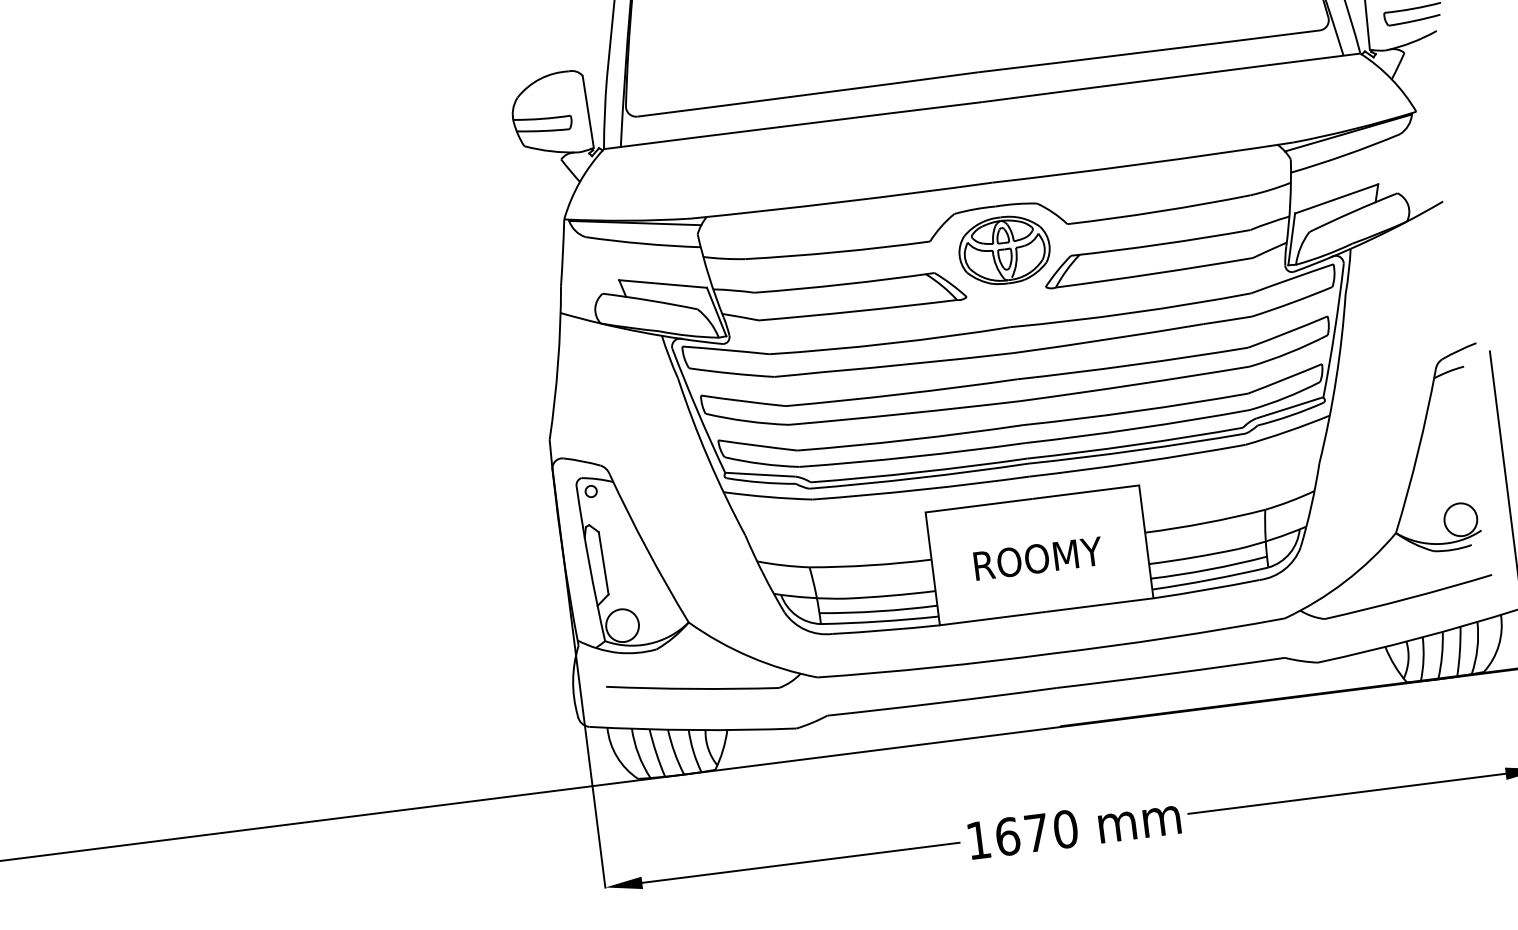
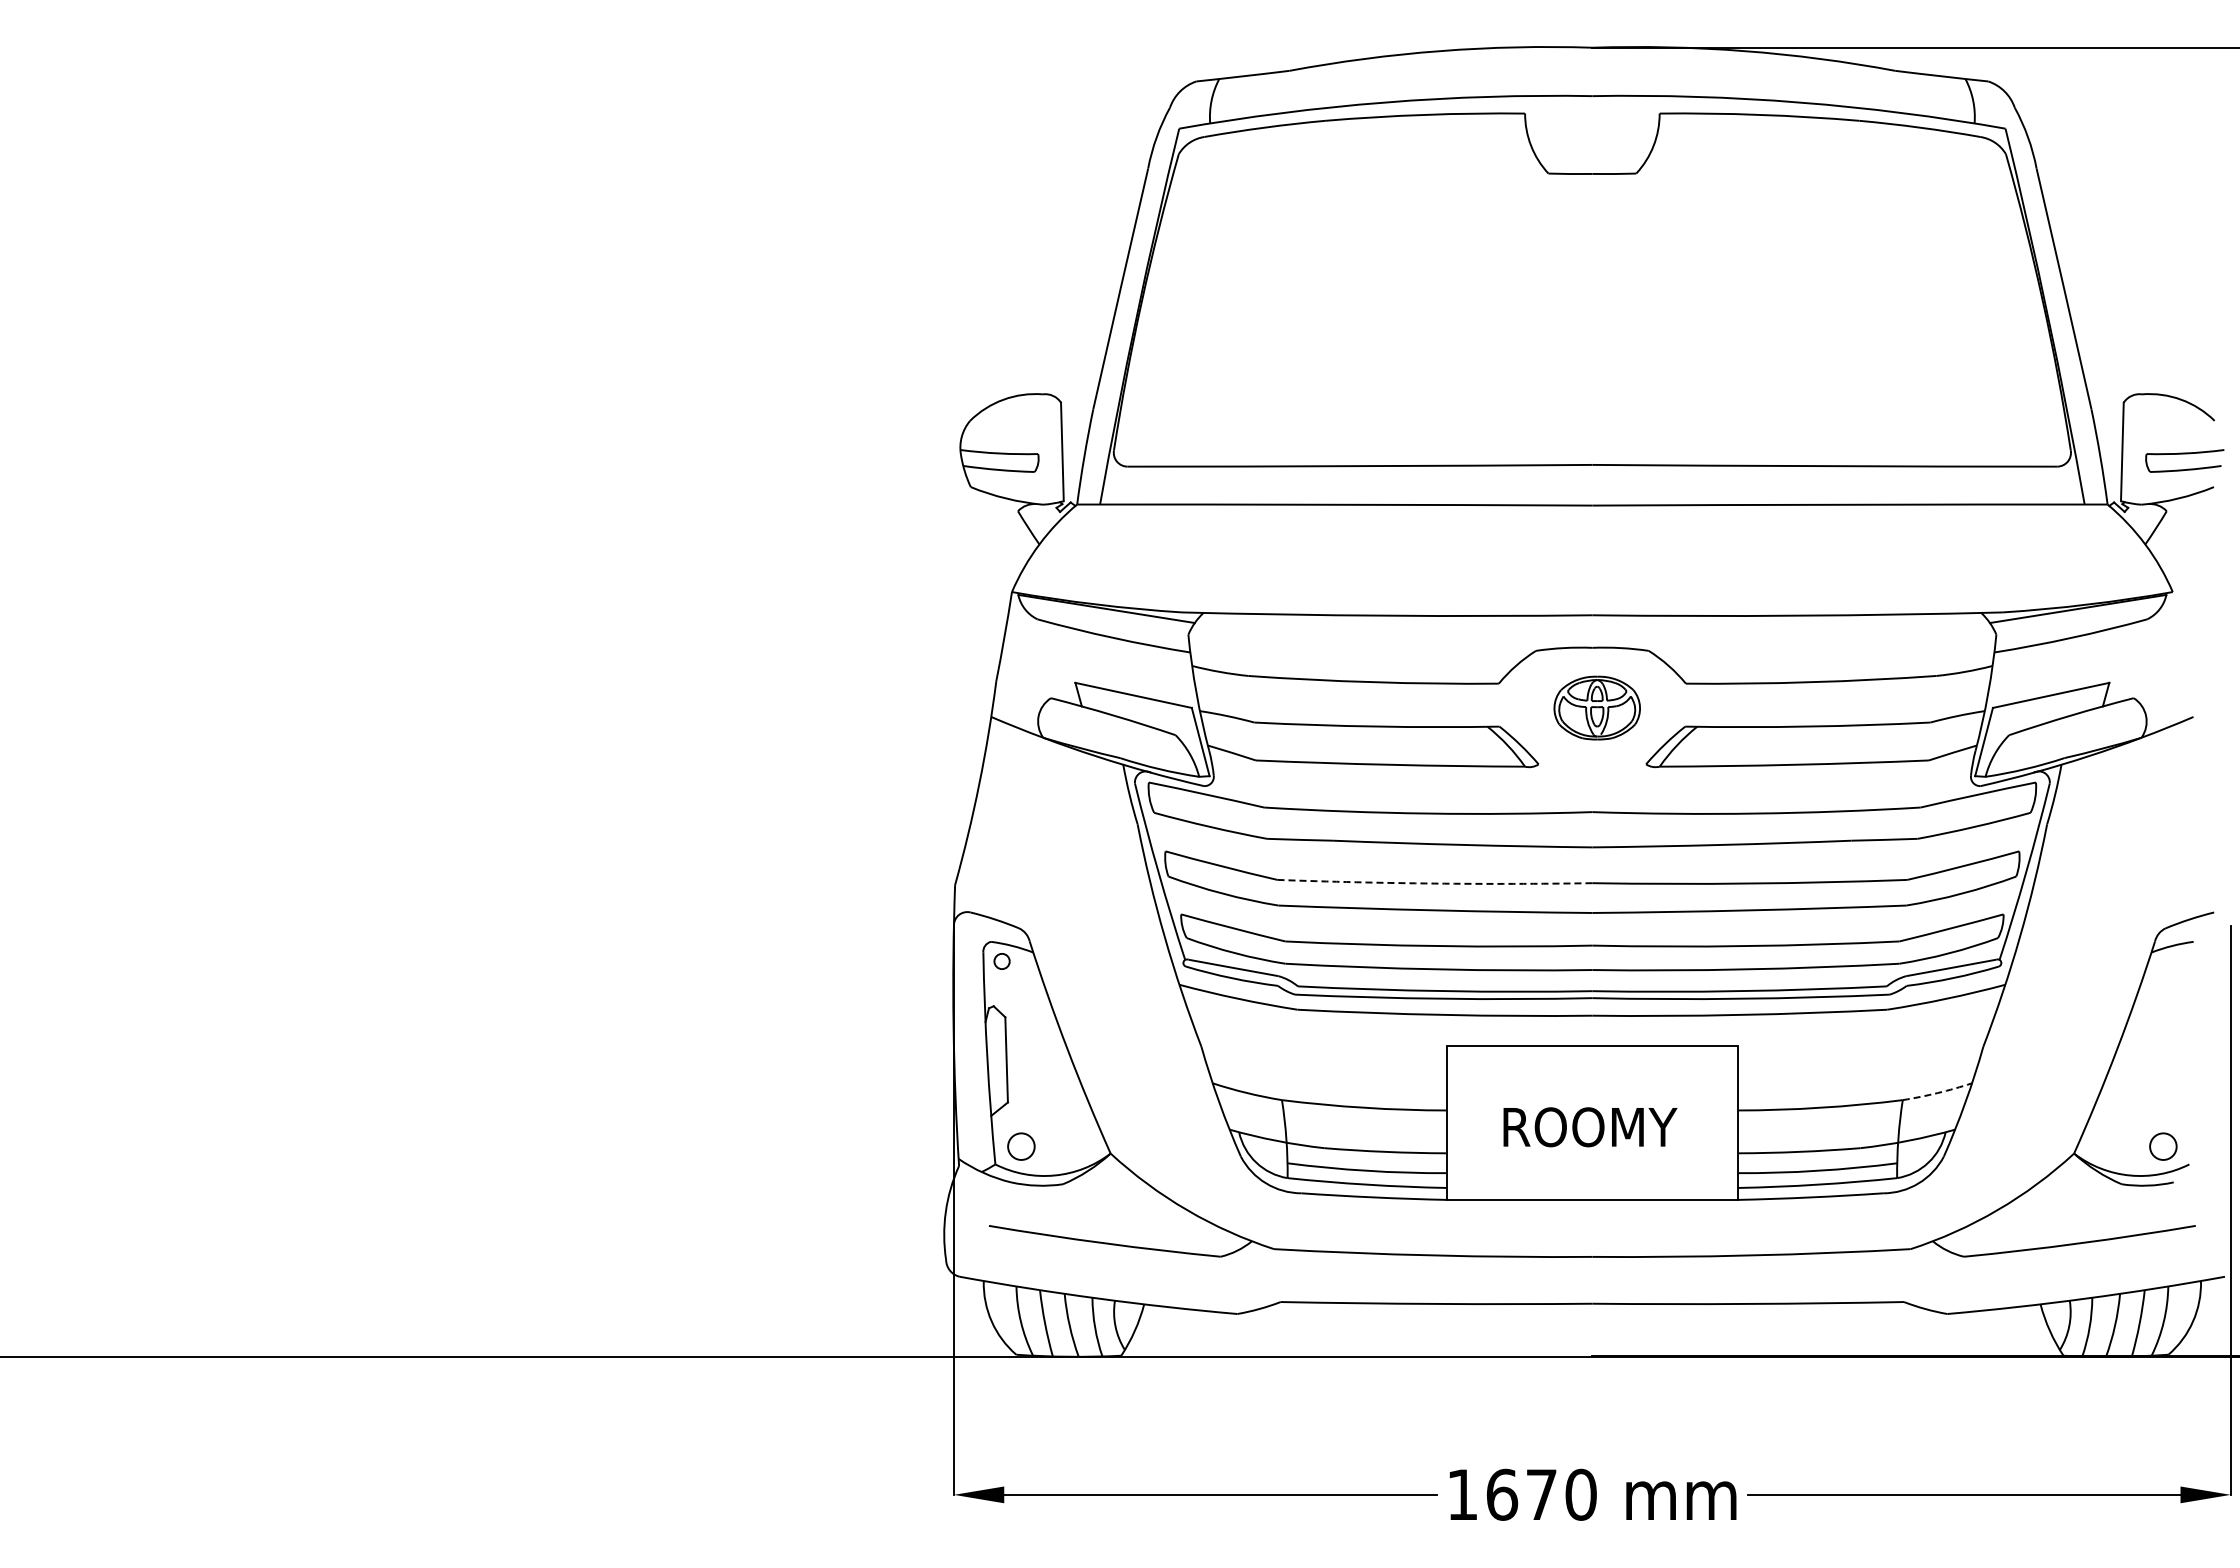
part: (1004, 249) -> (1597, 707), size x0.7
arc: (901, 394) -> (1434, 883), solid -> dashed
arc: (1290, 501) -> (1937, 1093), solid -> dashed
circle: (1460, 519) -> (2163, 1146), size x0.6
circle: (622, 625) -> (1021, 1146), size x0.6

